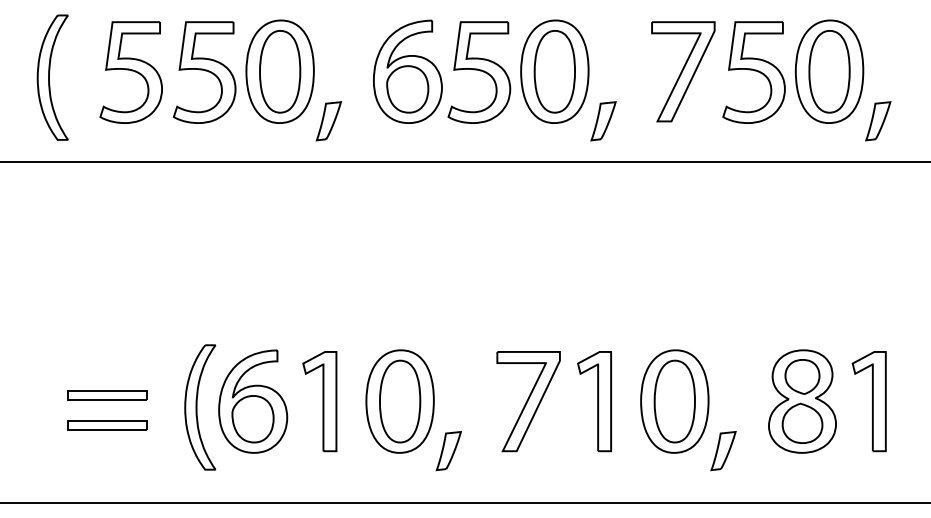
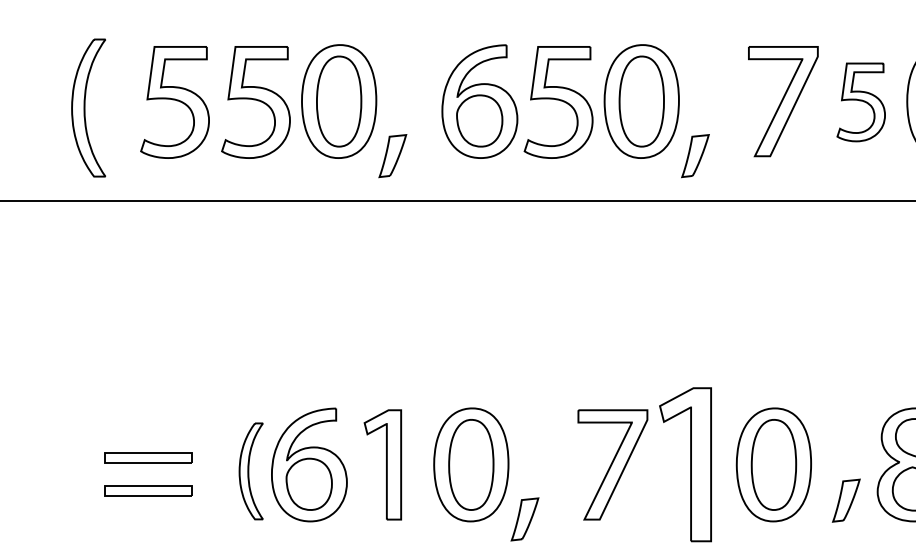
part: (753, 72) -> (860, 102), size x0.7
part: (594, 401) -> (685, 464), size x1.4
part: (200, 407) -> (251, 471), size x0.7
part: (723, 451) -> (846, 501), moved

